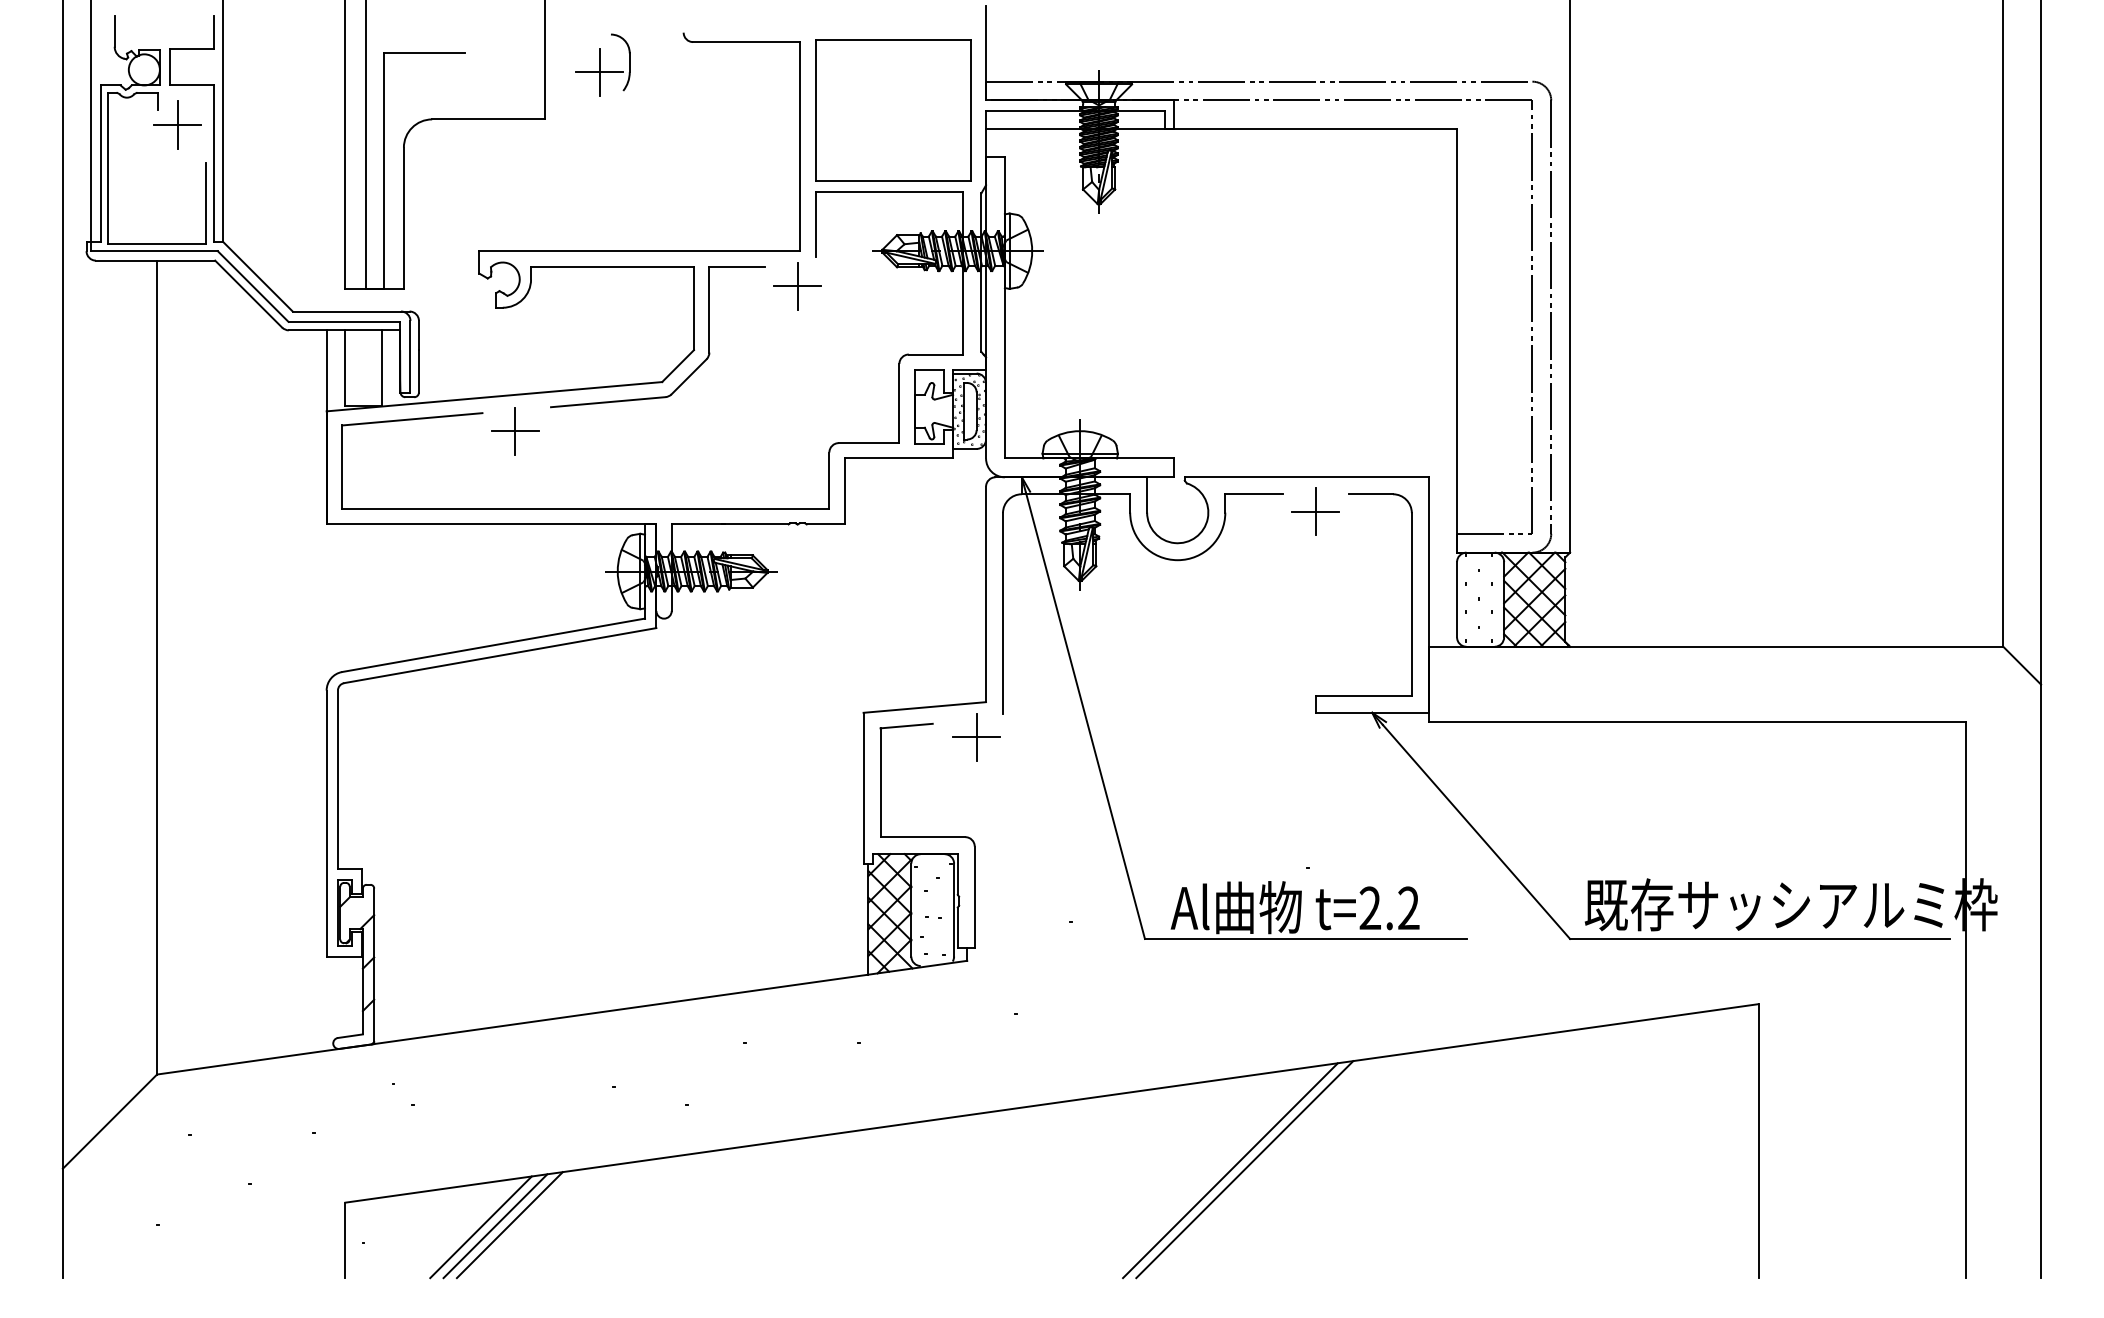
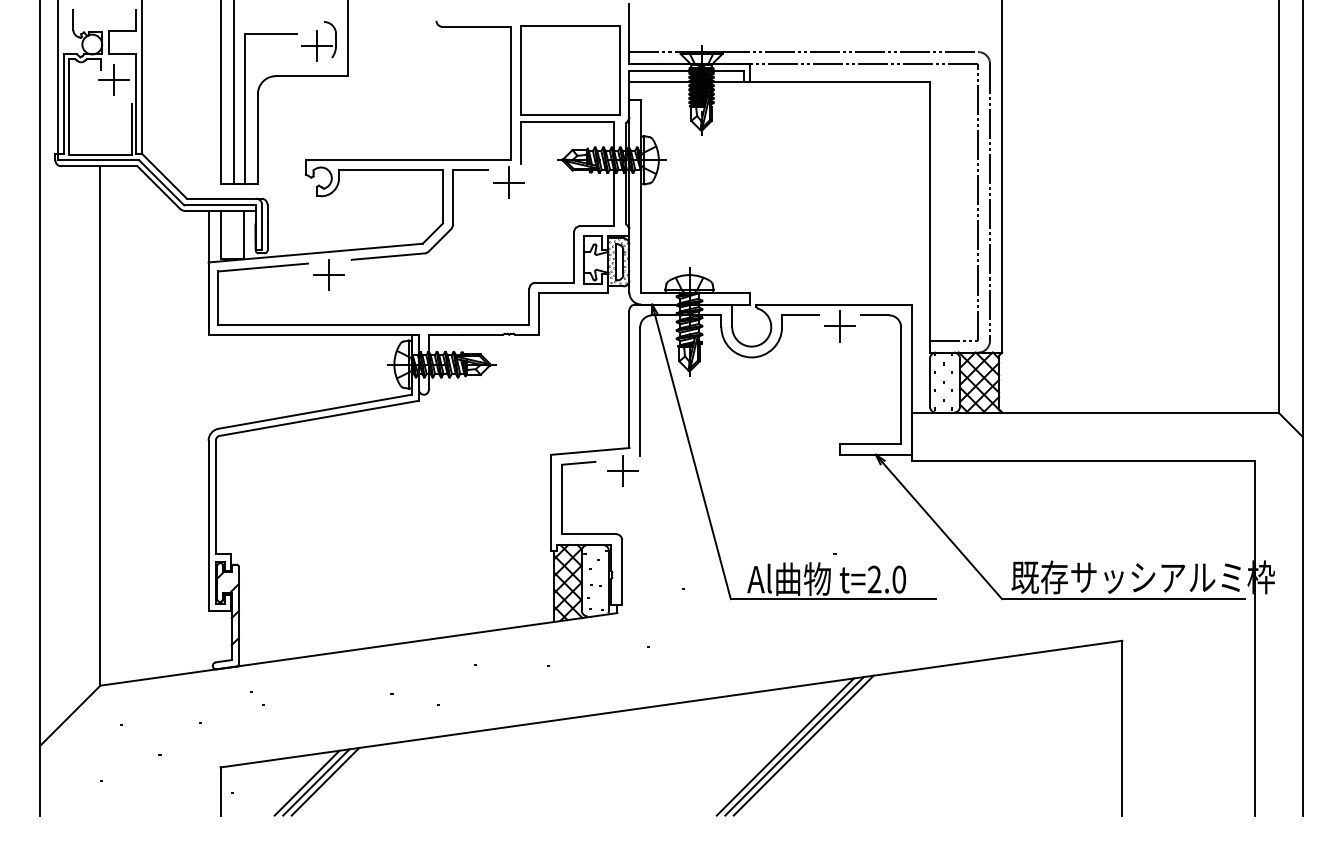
part: (602, 65) -> (318, 41), moved
text: (1409, 908) -> (899, 579), t=2.2 -> t=2.0
line: (1258, 1168) -> (803, 745), added

